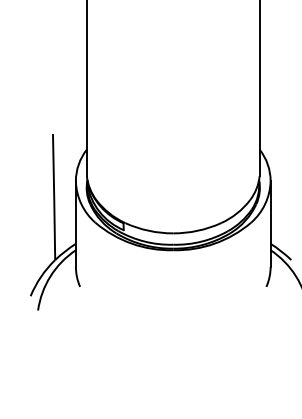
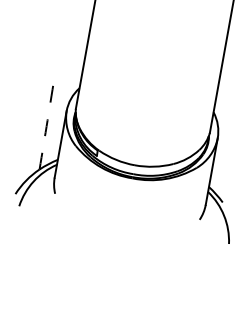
arc: (54, 197) -> (47, 120), solid -> dashed

